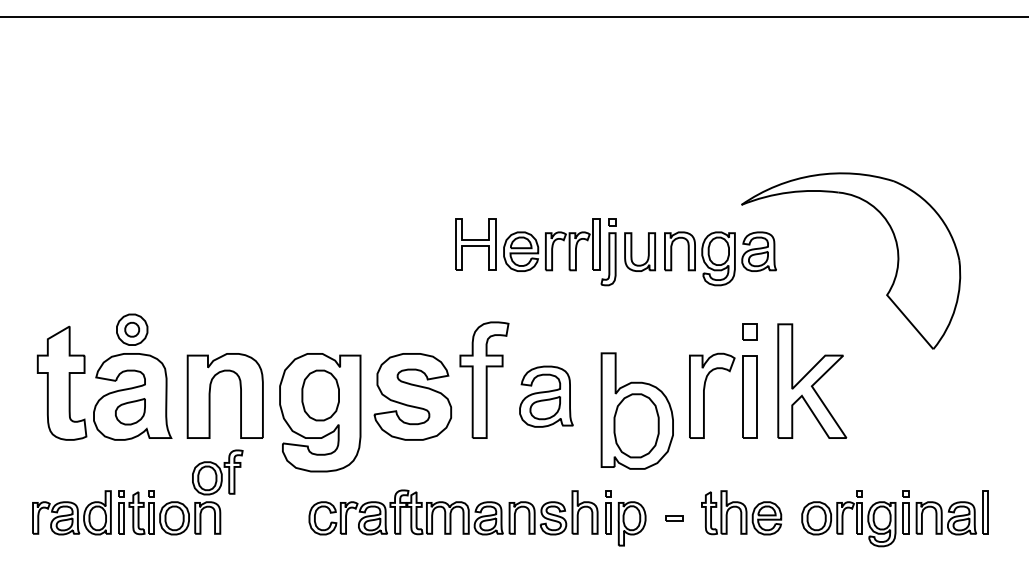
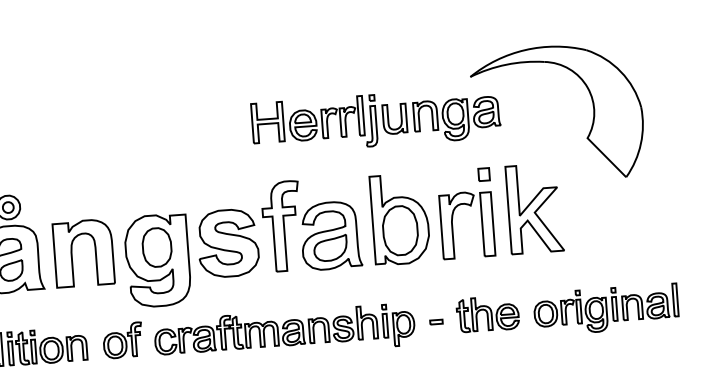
part: (546, 396) -> (331, 235), size x1.43
part: (636, 410) -> (399, 218), moved
part: (217, 472) -> (122, 340), moved

